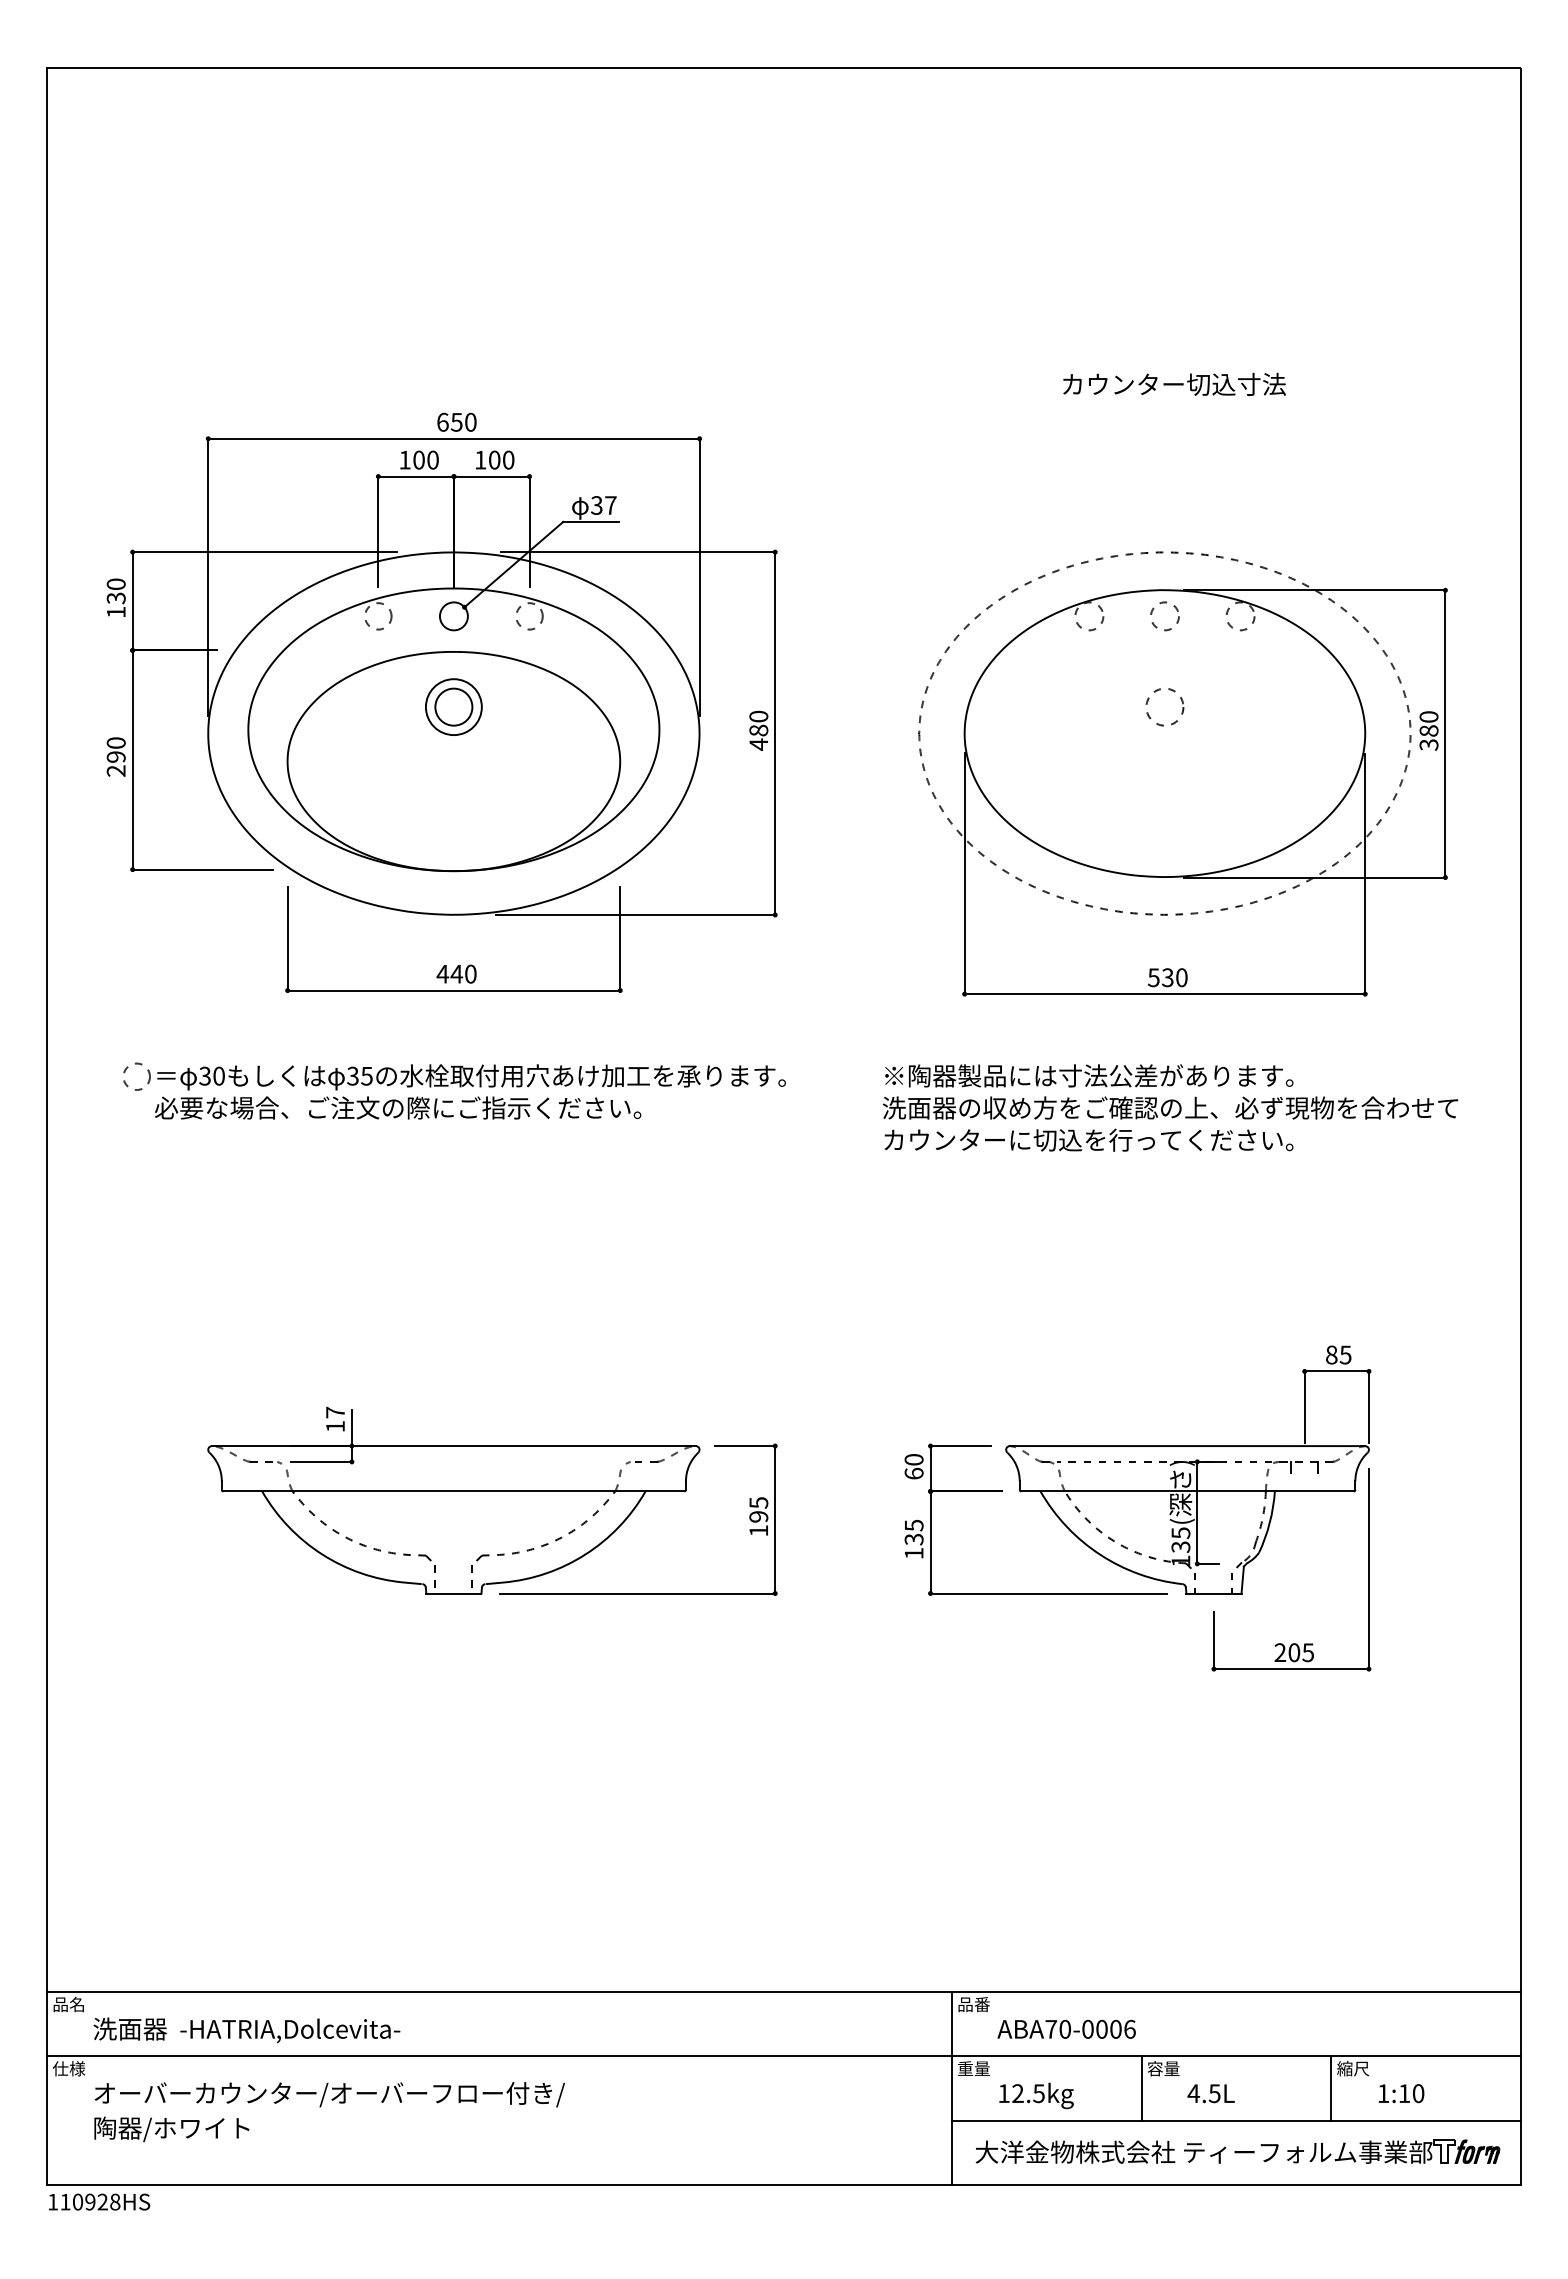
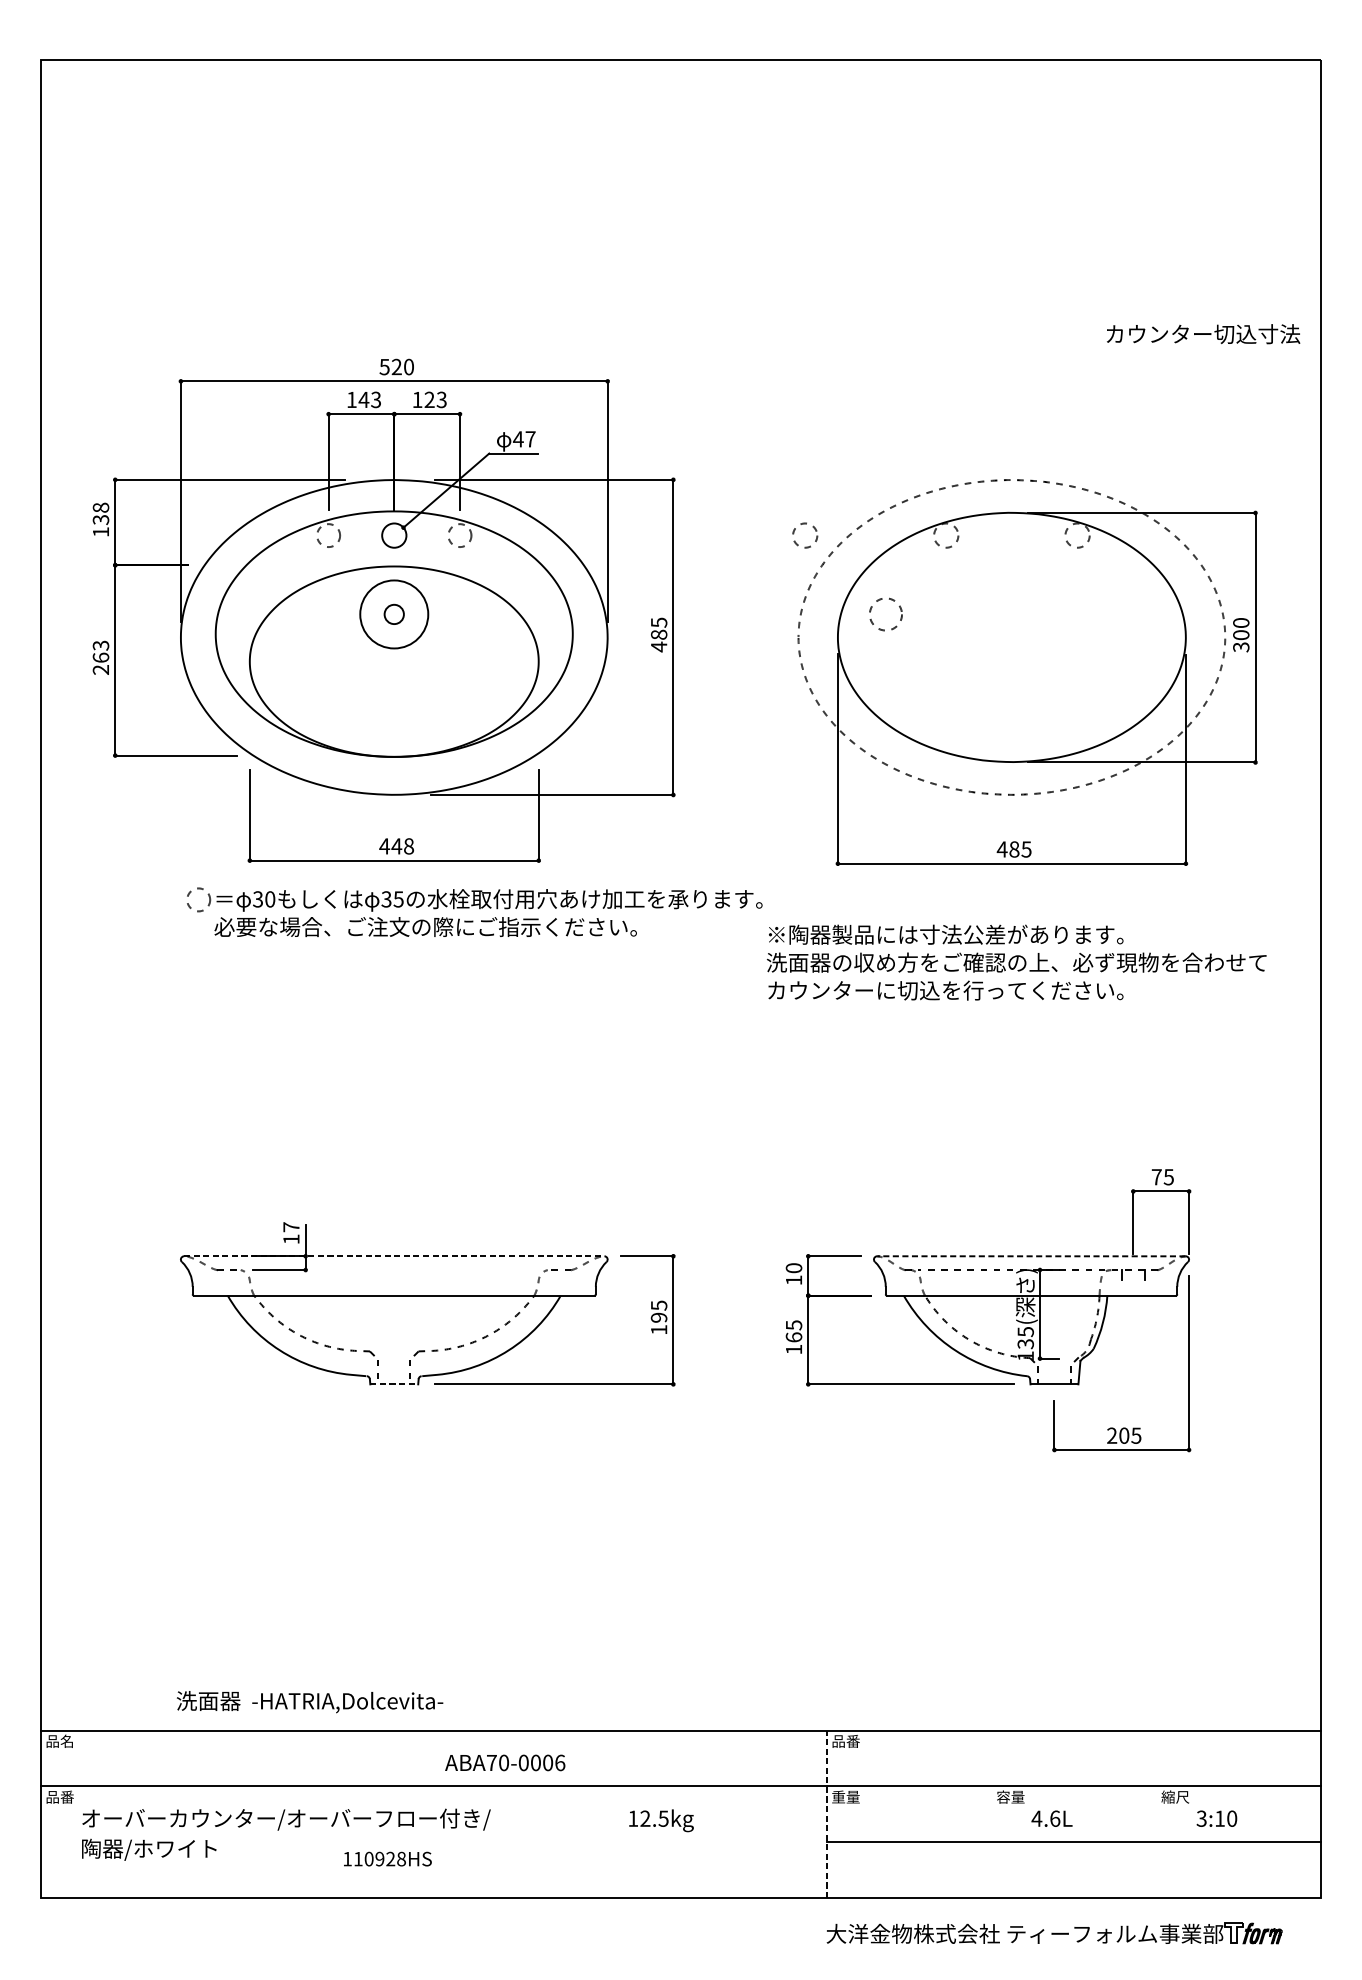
text: (1174, 383) -> (1203, 333), moved
text: (449, 421) -> (390, 366), 650 -> 520
text: (425, 459) -> (369, 399), 100 -> 143
text: (501, 459) -> (435, 399), 100 -> 123
text: (596, 505) -> (518, 439), 37 -> 47
text: (116, 584) -> (101, 507), 130 -> 138
circle: (1164, 616) -> (804, 535), moved
circle: (453, 706) -> (393, 613), size x0.6
circle: (453, 707) -> (393, 614), size x1.4
circle: (1164, 707) -> (885, 614), moved
text: (758, 716) -> (658, 622), 480 -> 485
text: (1429, 730) -> (1241, 634), 380 -> 300
text: (115, 749) -> (100, 651), 290 -> 263
text: (470, 974) -> (408, 846), 440 -> 448
text: (1167, 977) -> (1014, 849), 530 -> 485
part: (454, 1090) -> (474, 911), moved
text: (1331, 1354) -> (1156, 1176), 85 -> 75
line: (453, 1446) -> (393, 1256), solid -> dashed
line: (1187, 1446) -> (1031, 1256), solid -> dashed
text: (913, 1473) -> (793, 1280), 60 -> 10
text: (913, 1539) -> (793, 1337), 135 -> 165
line: (453, 1593) -> (393, 1384), solid -> dashed
text: (1066, 2028) -> (505, 1762), moved
text: (246, 2030) -> (309, 1702), moved
text: (69, 2068) -> (60, 1796), 仕様 -> 品番
line: (951, 2088) -> (826, 1814), solid -> dashed
line: (1141, 2088) -> (991, 1814), removed
line: (1331, 2088) -> (1156, 1814), removed
text: (1214, 2093) -> (1054, 1818), 4.5L -> 4.6L
text: (1383, 2093) -> (1201, 1818), 1:10 -> 3:10
text: (1036, 2095) -> (661, 1820), moved
part: (1237, 2151) -> (1054, 1933), moved
text: (99, 2201) -> (387, 1858), moved

